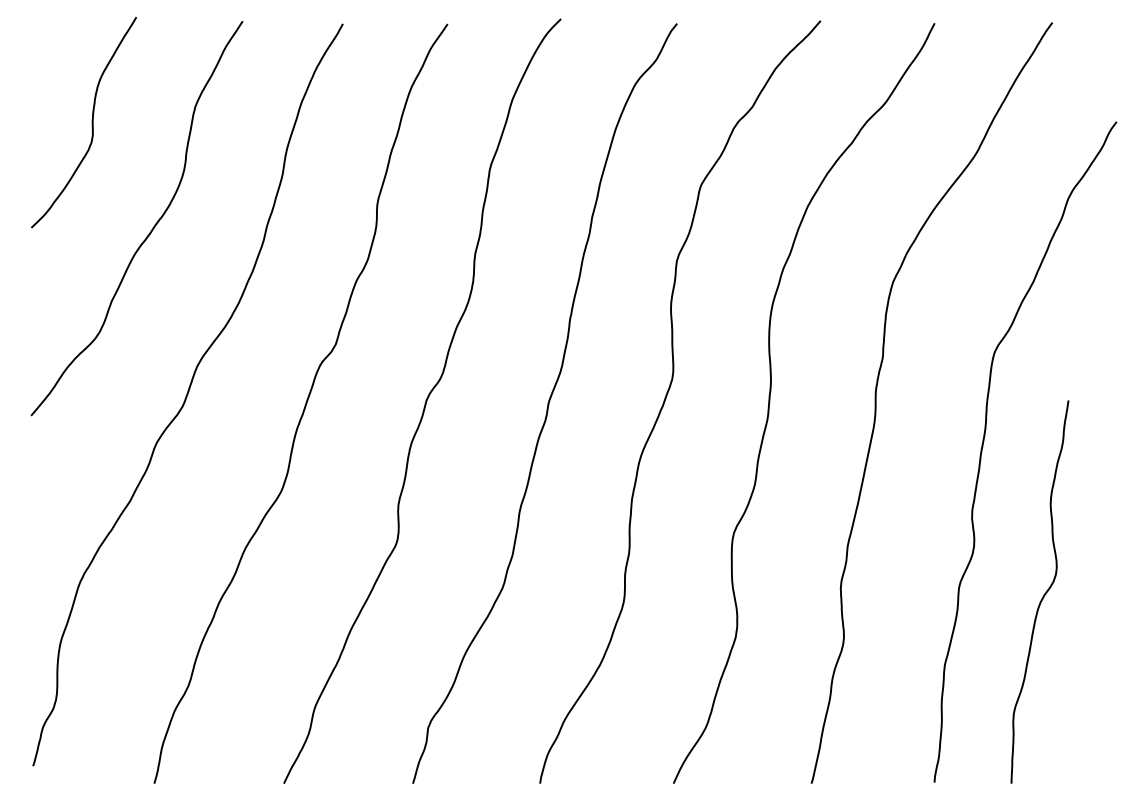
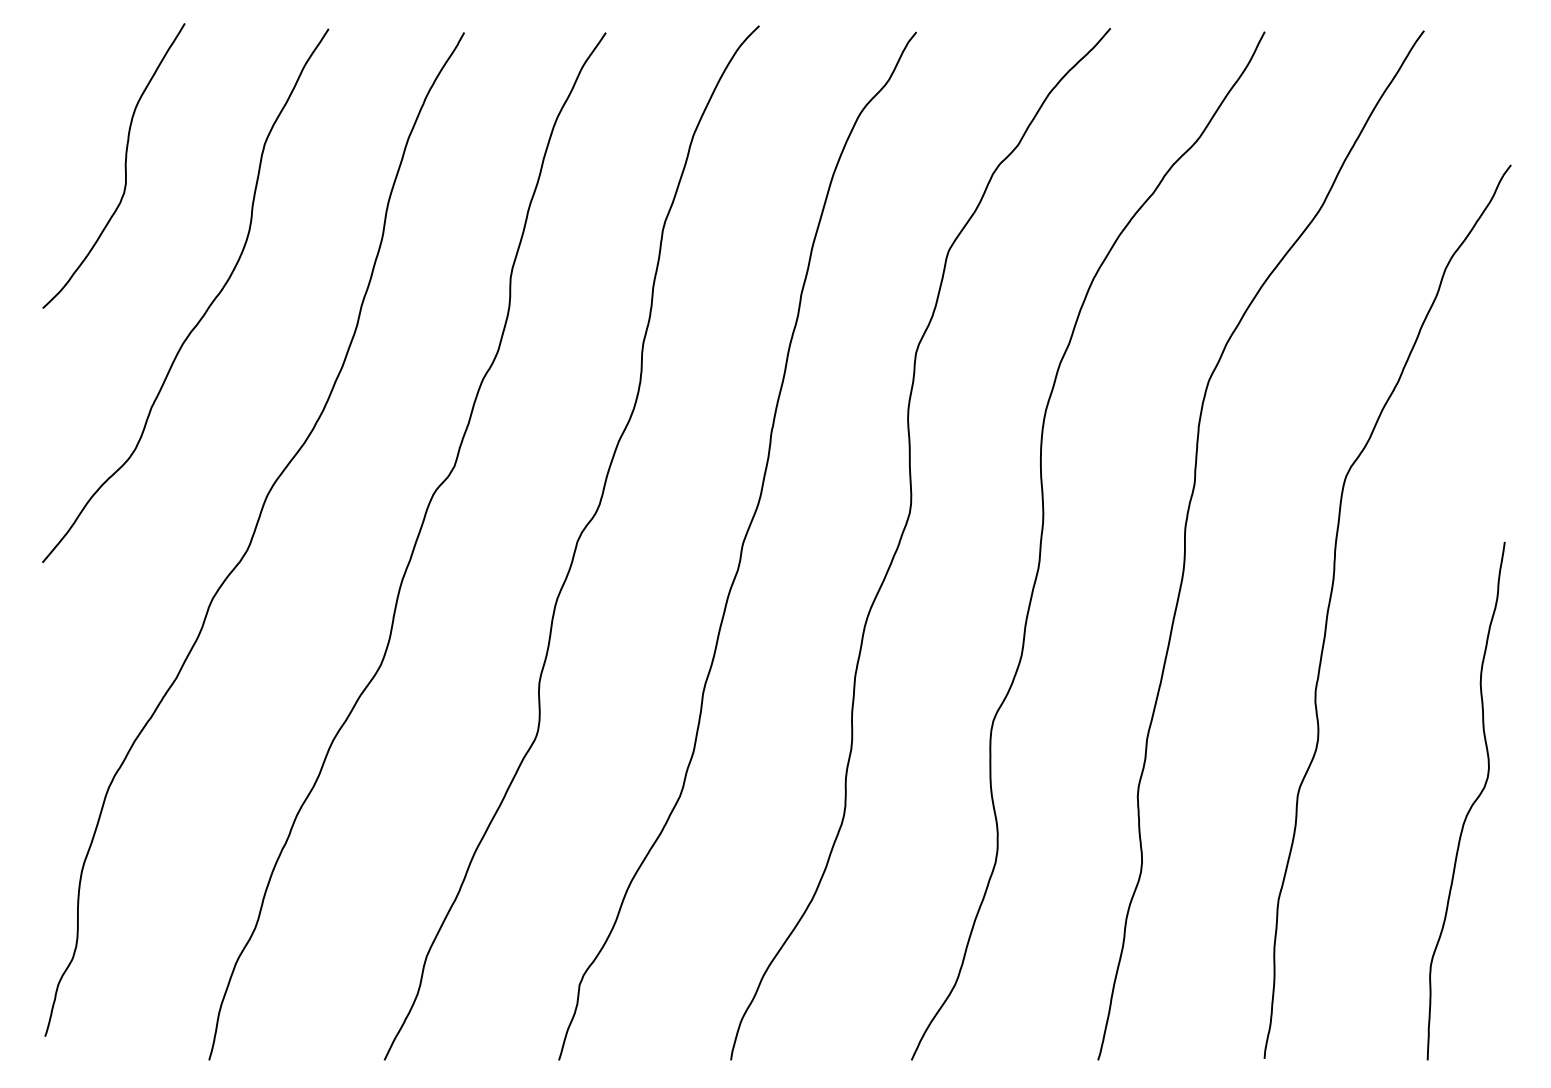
curve: (1043, 594) -> (1471, 804), moved

